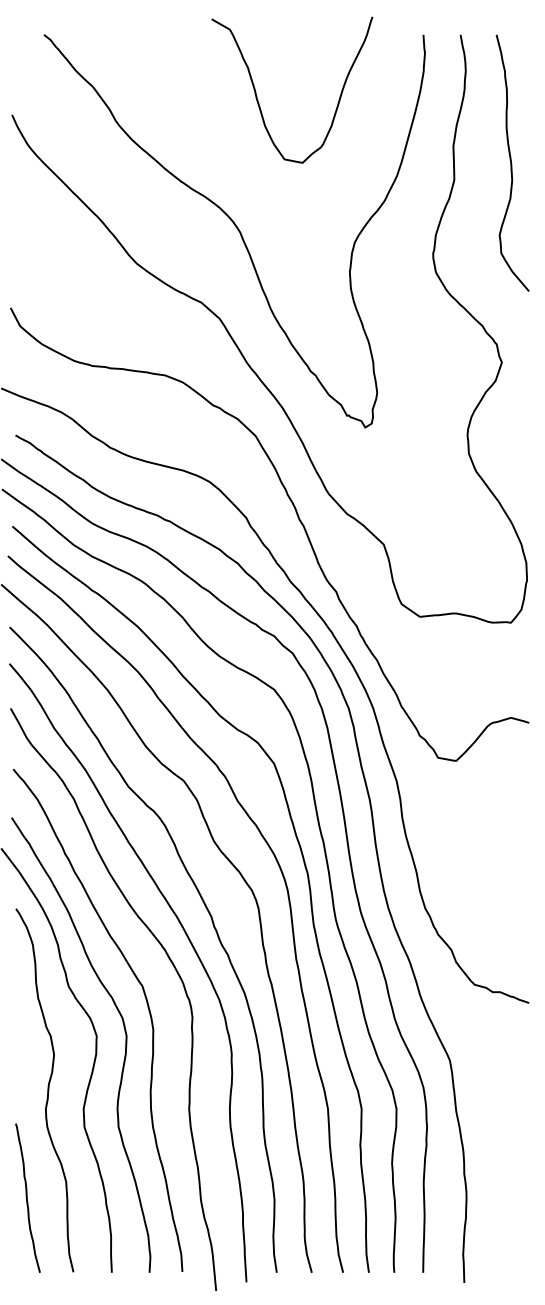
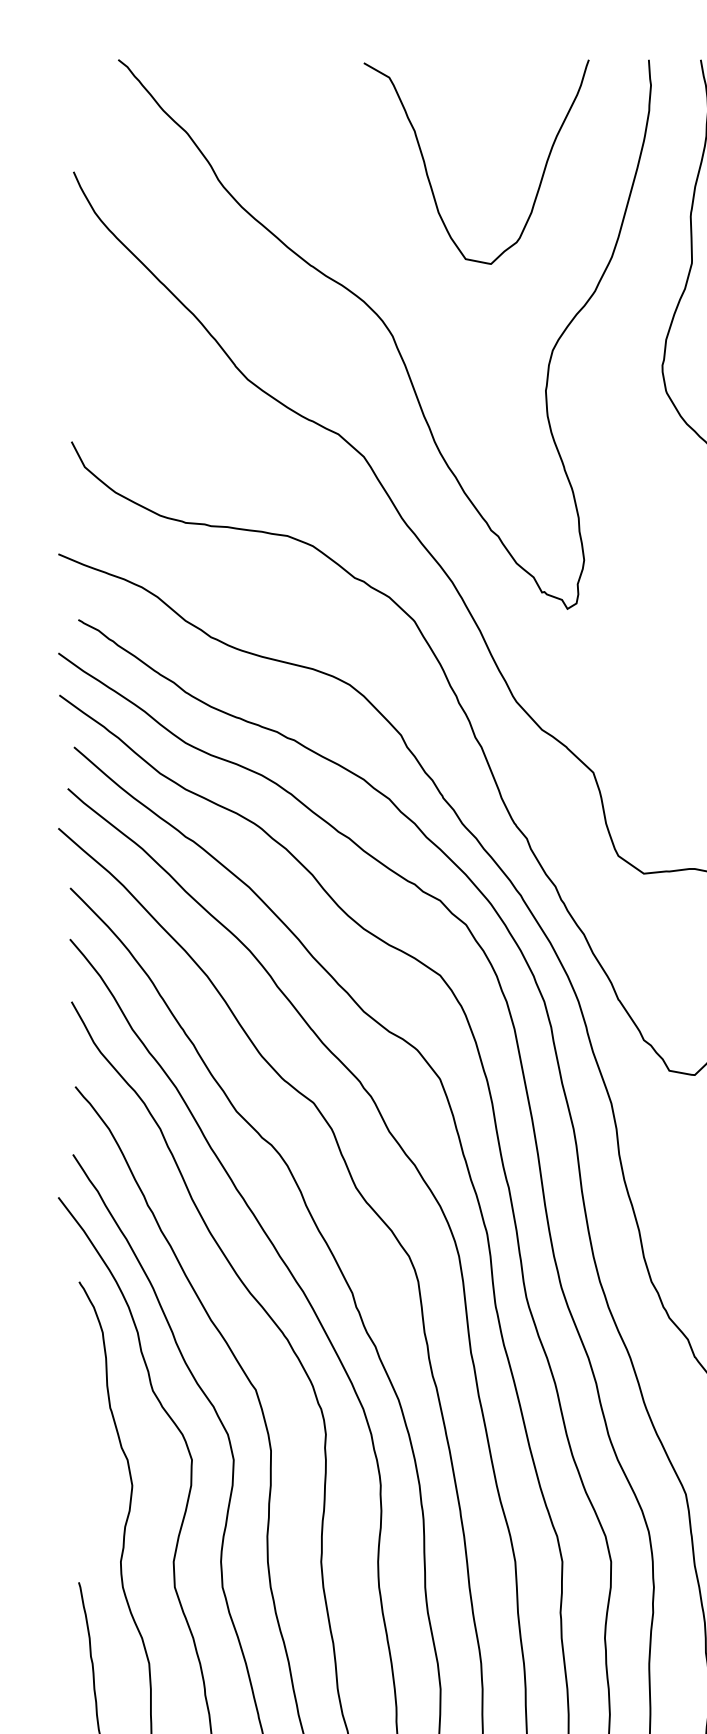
curve: (257, 96) -> (427, 171), moved

